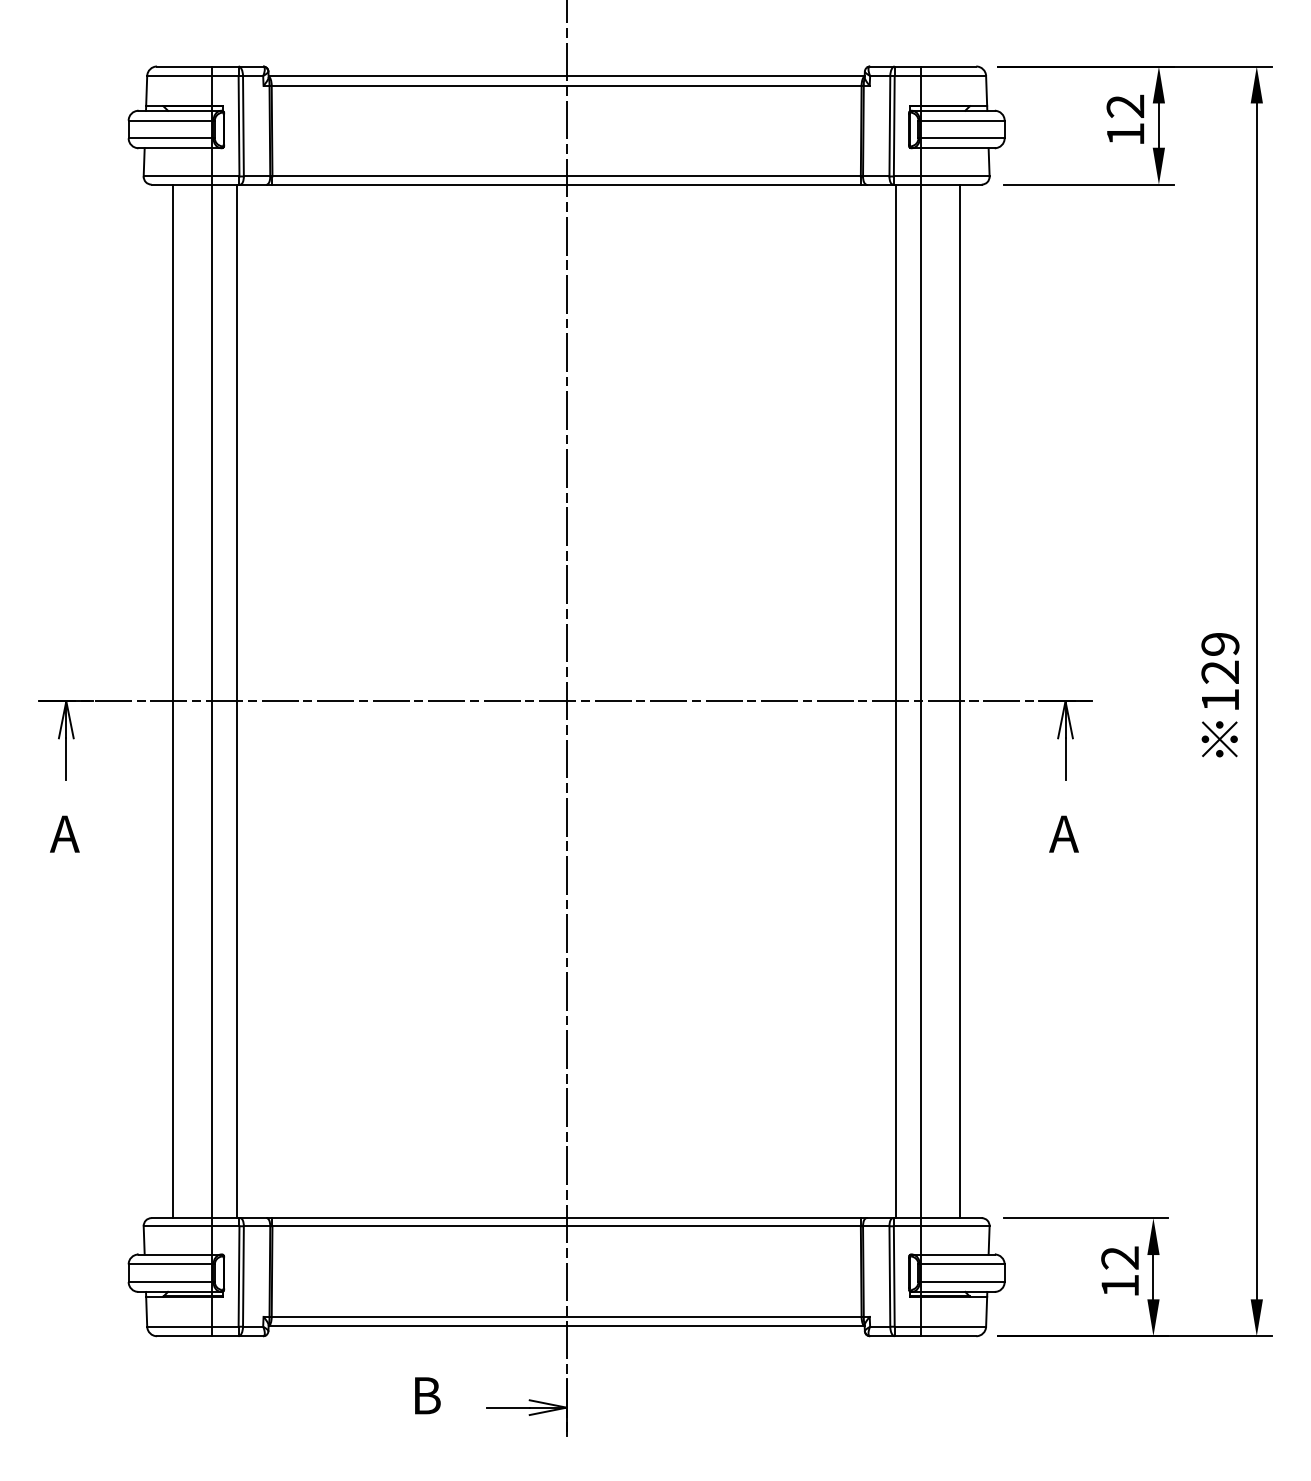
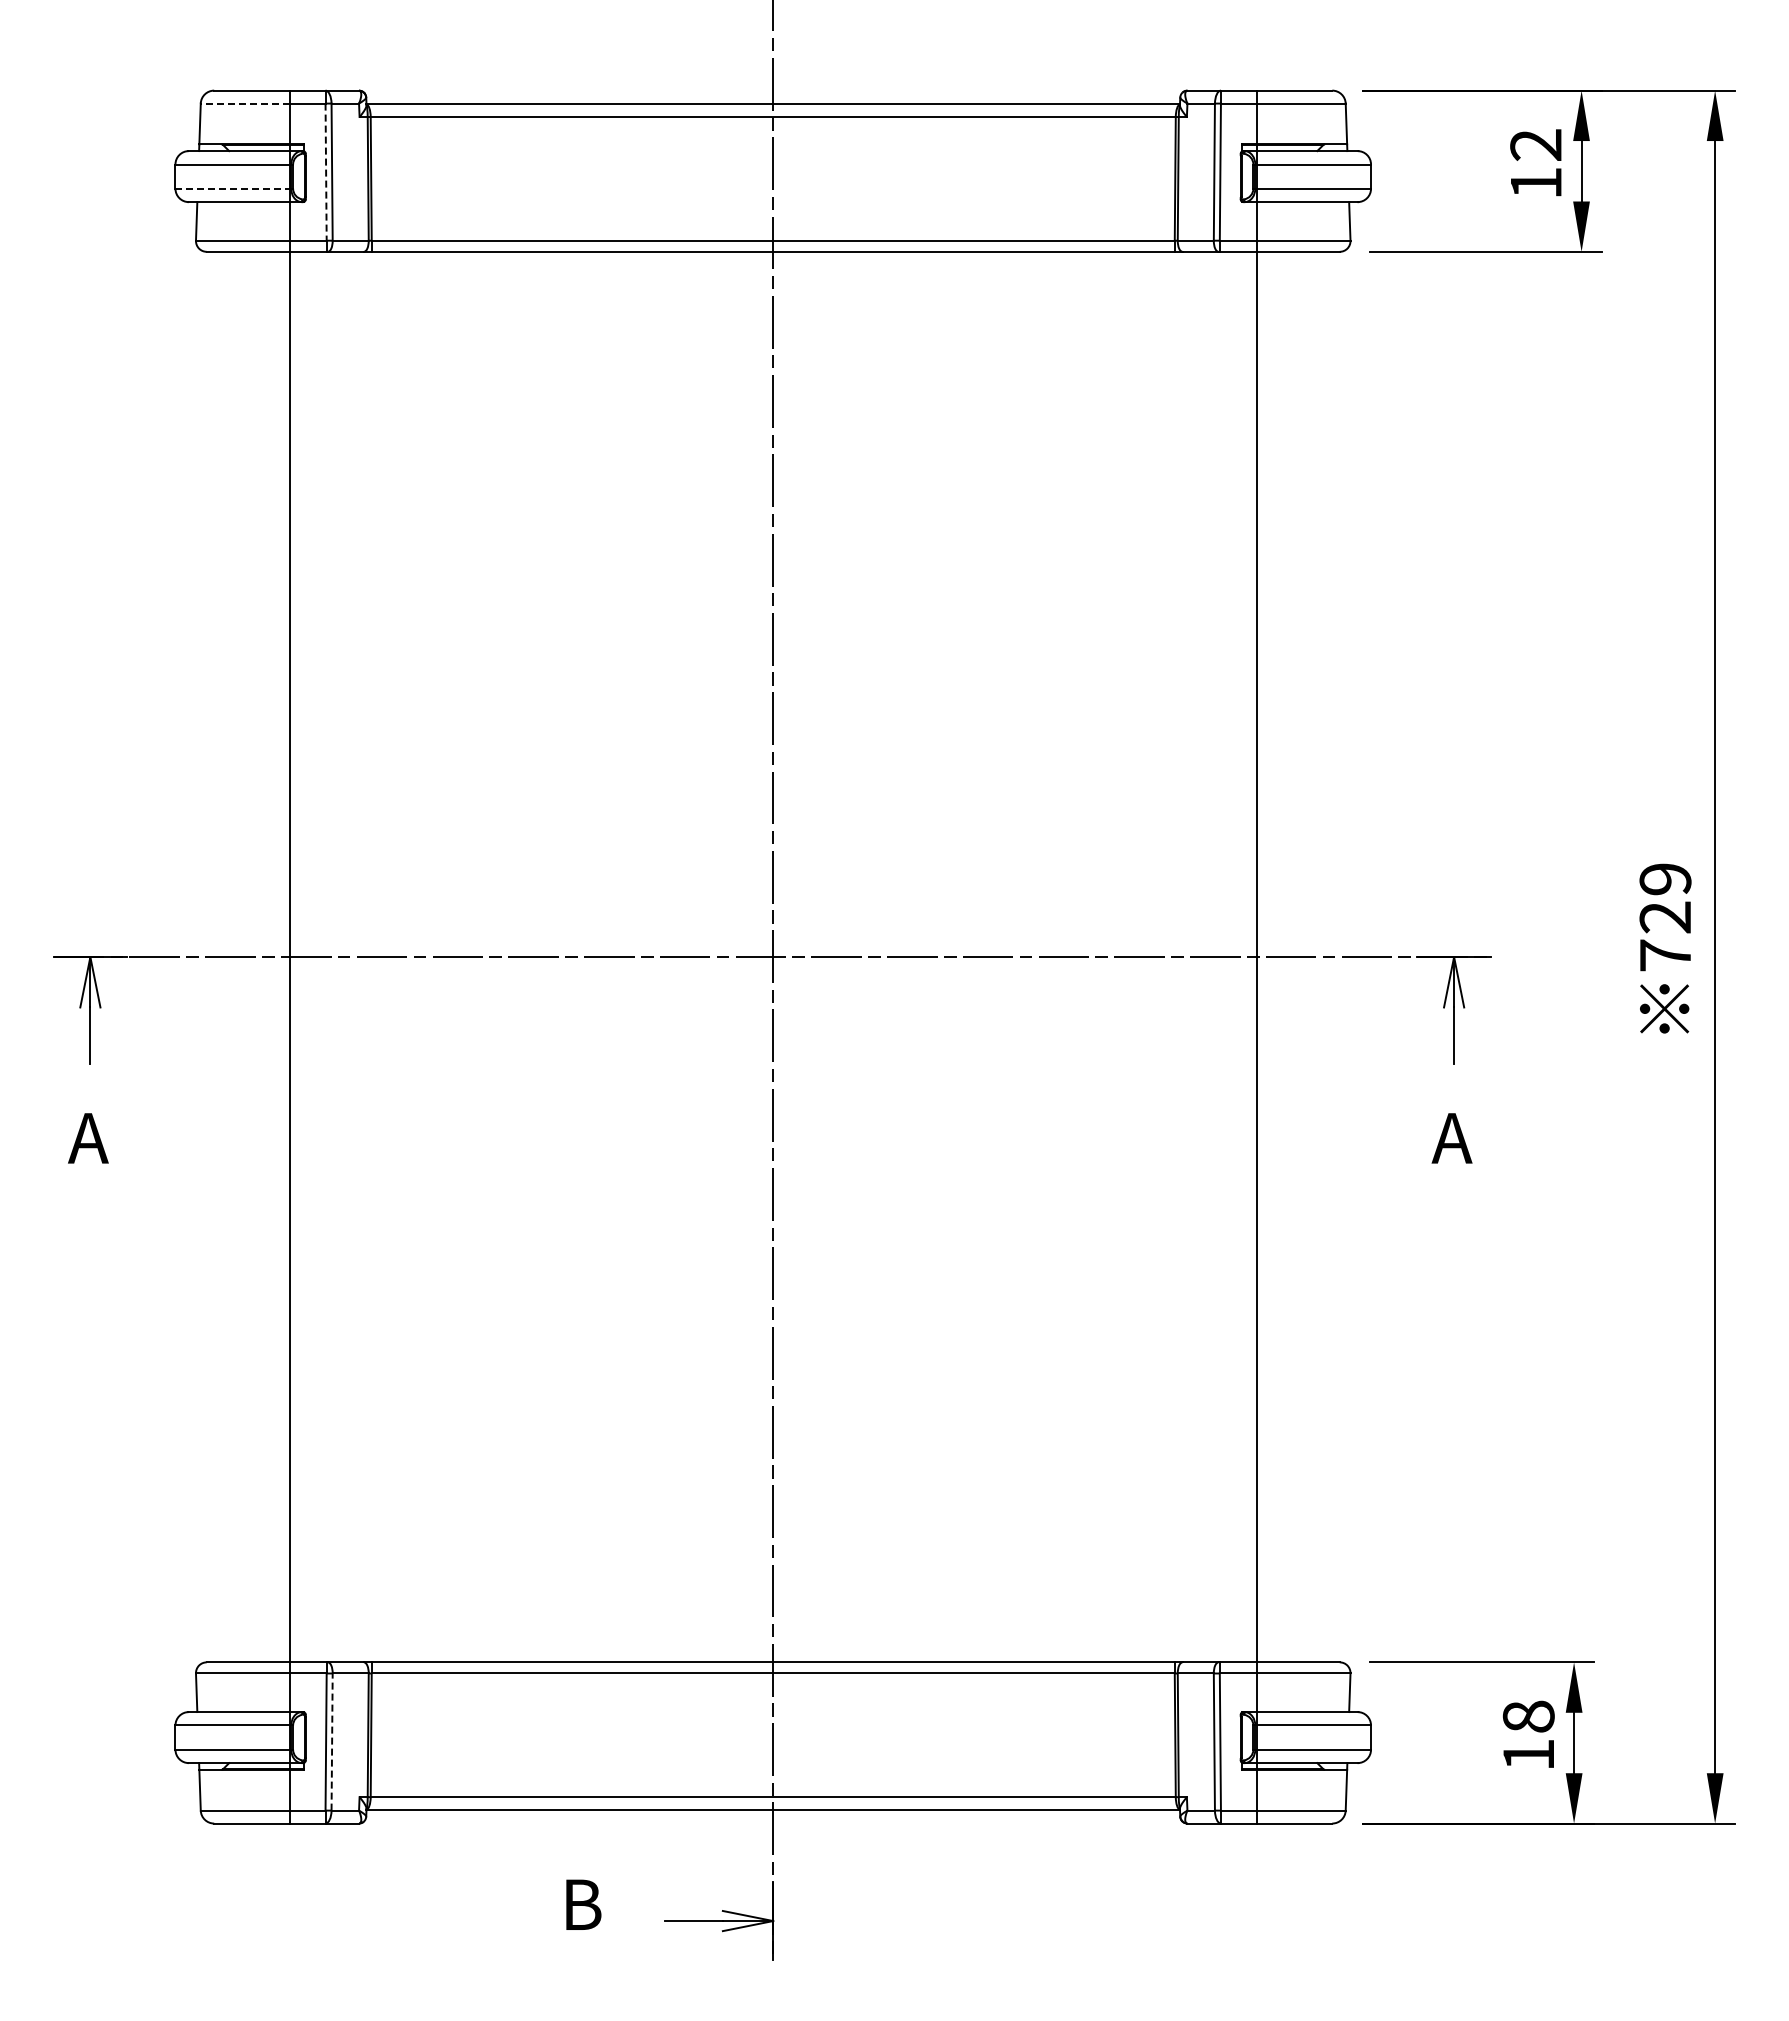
line: (179, 75) -> (244, 103), solid -> dashed
line: (239, 126) -> (326, 172), solid -> dashed
line: (171, 138) -> (233, 188), solid -> dashed
line: (172, 700) -> (235, 956), removed
line: (237, 700) -> (323, 956), removed
line: (896, 700) -> (1223, 956), removed
line: (960, 700) -> (1310, 956), removed
text: (1220, 700) -> (1665, 955), 129 -> 729
text: (1120, 1257) -> (1528, 1716), 12 -> 18
line: (243, 1276) -> (332, 1742), solid -> dashed

